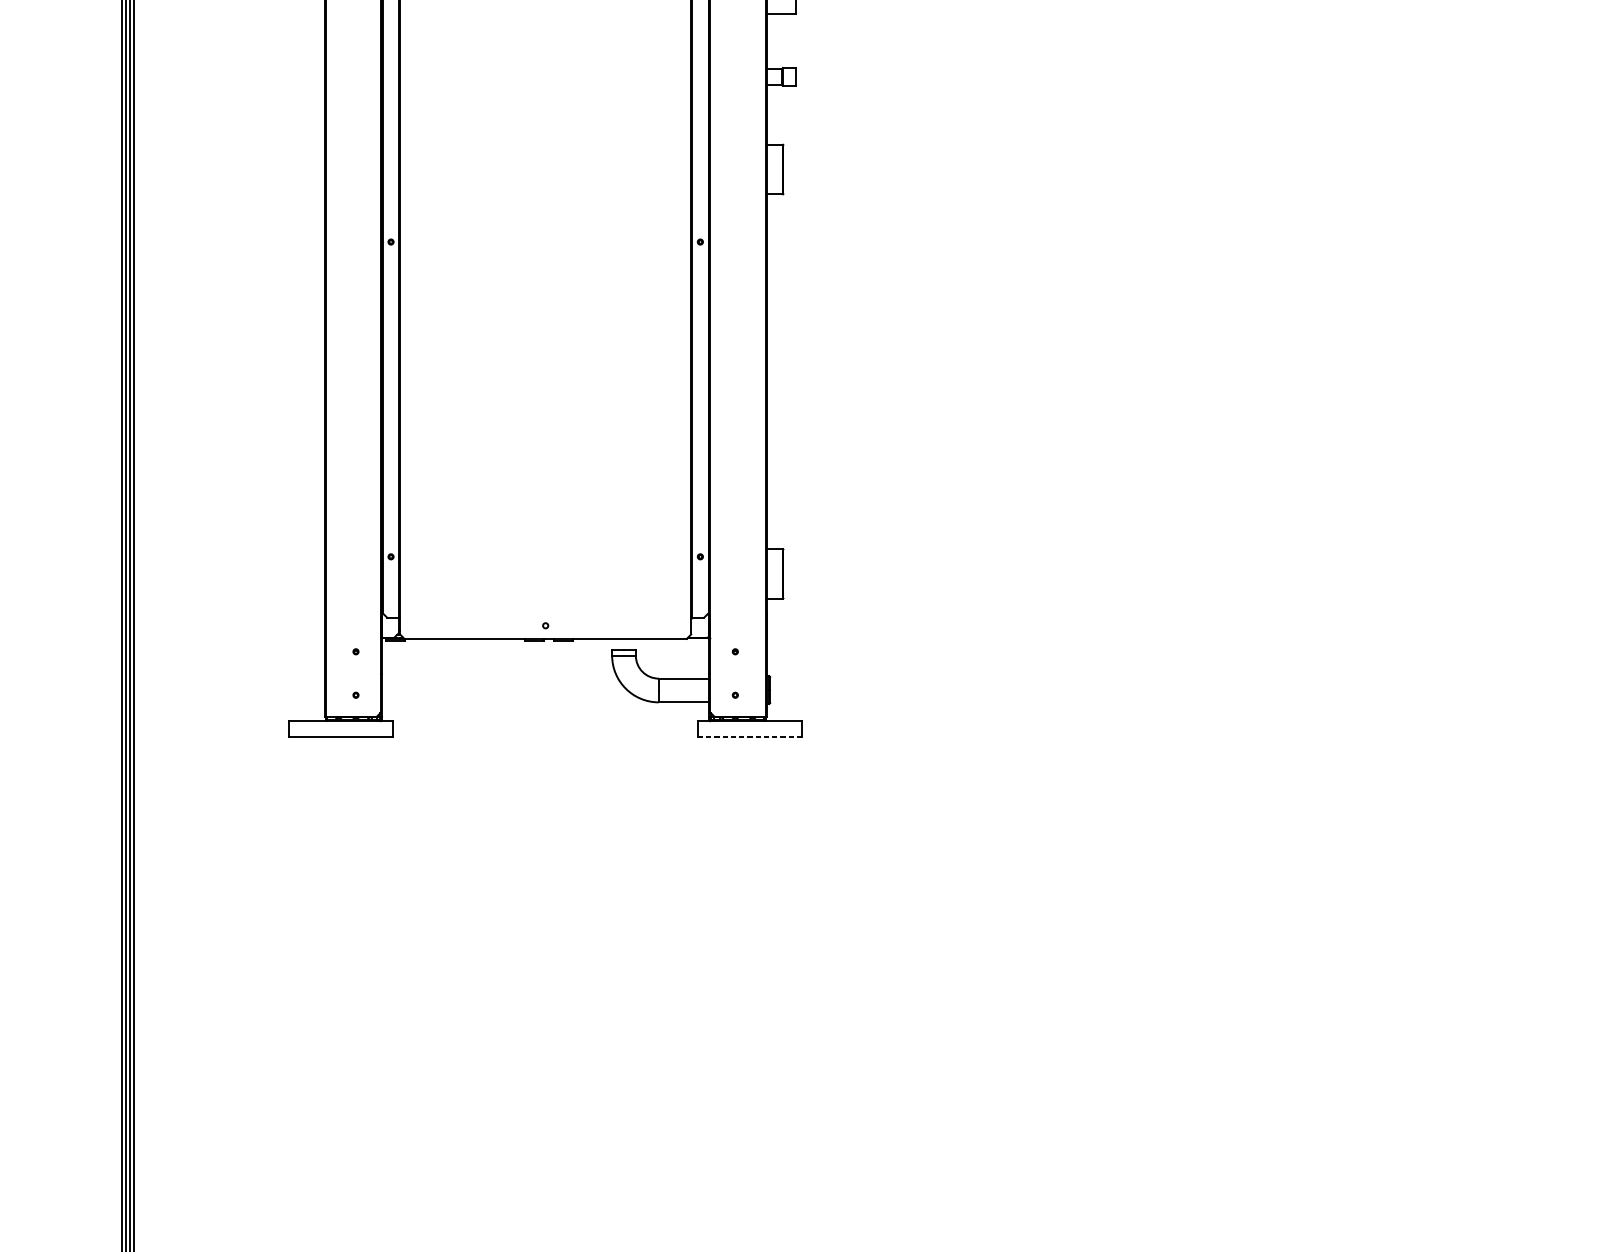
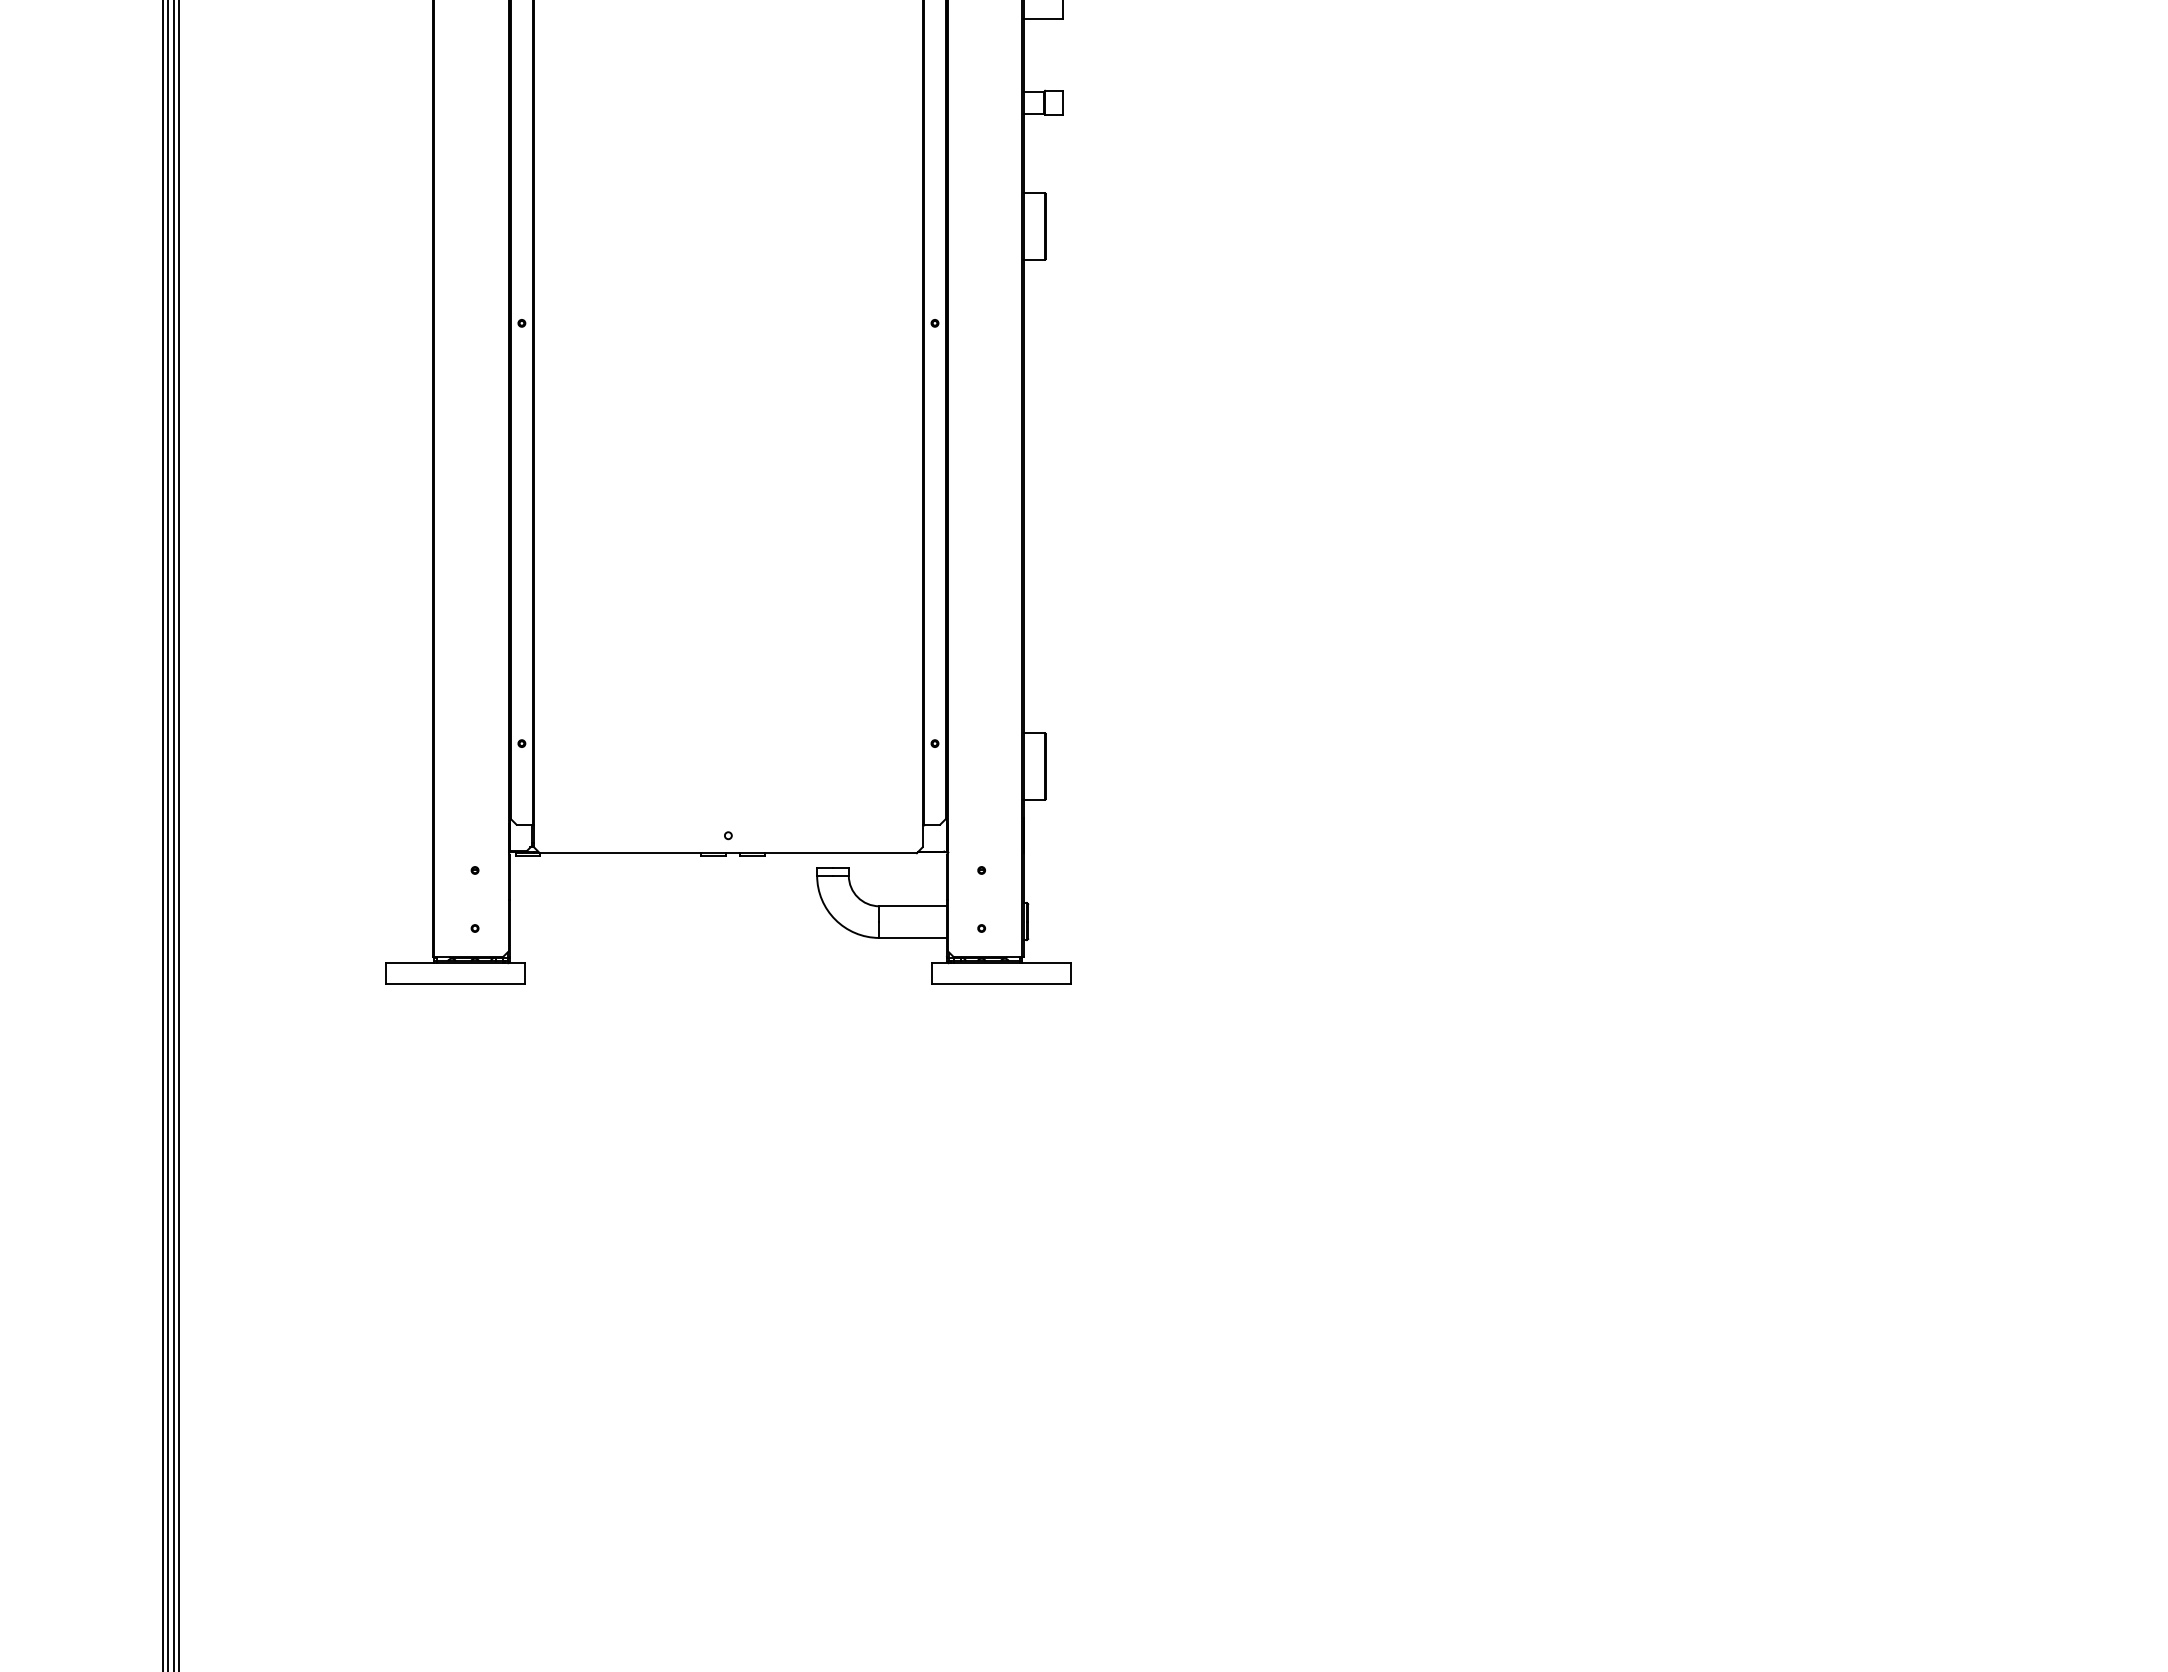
line: (750, 737) -> (1001, 984), dashed -> solid

